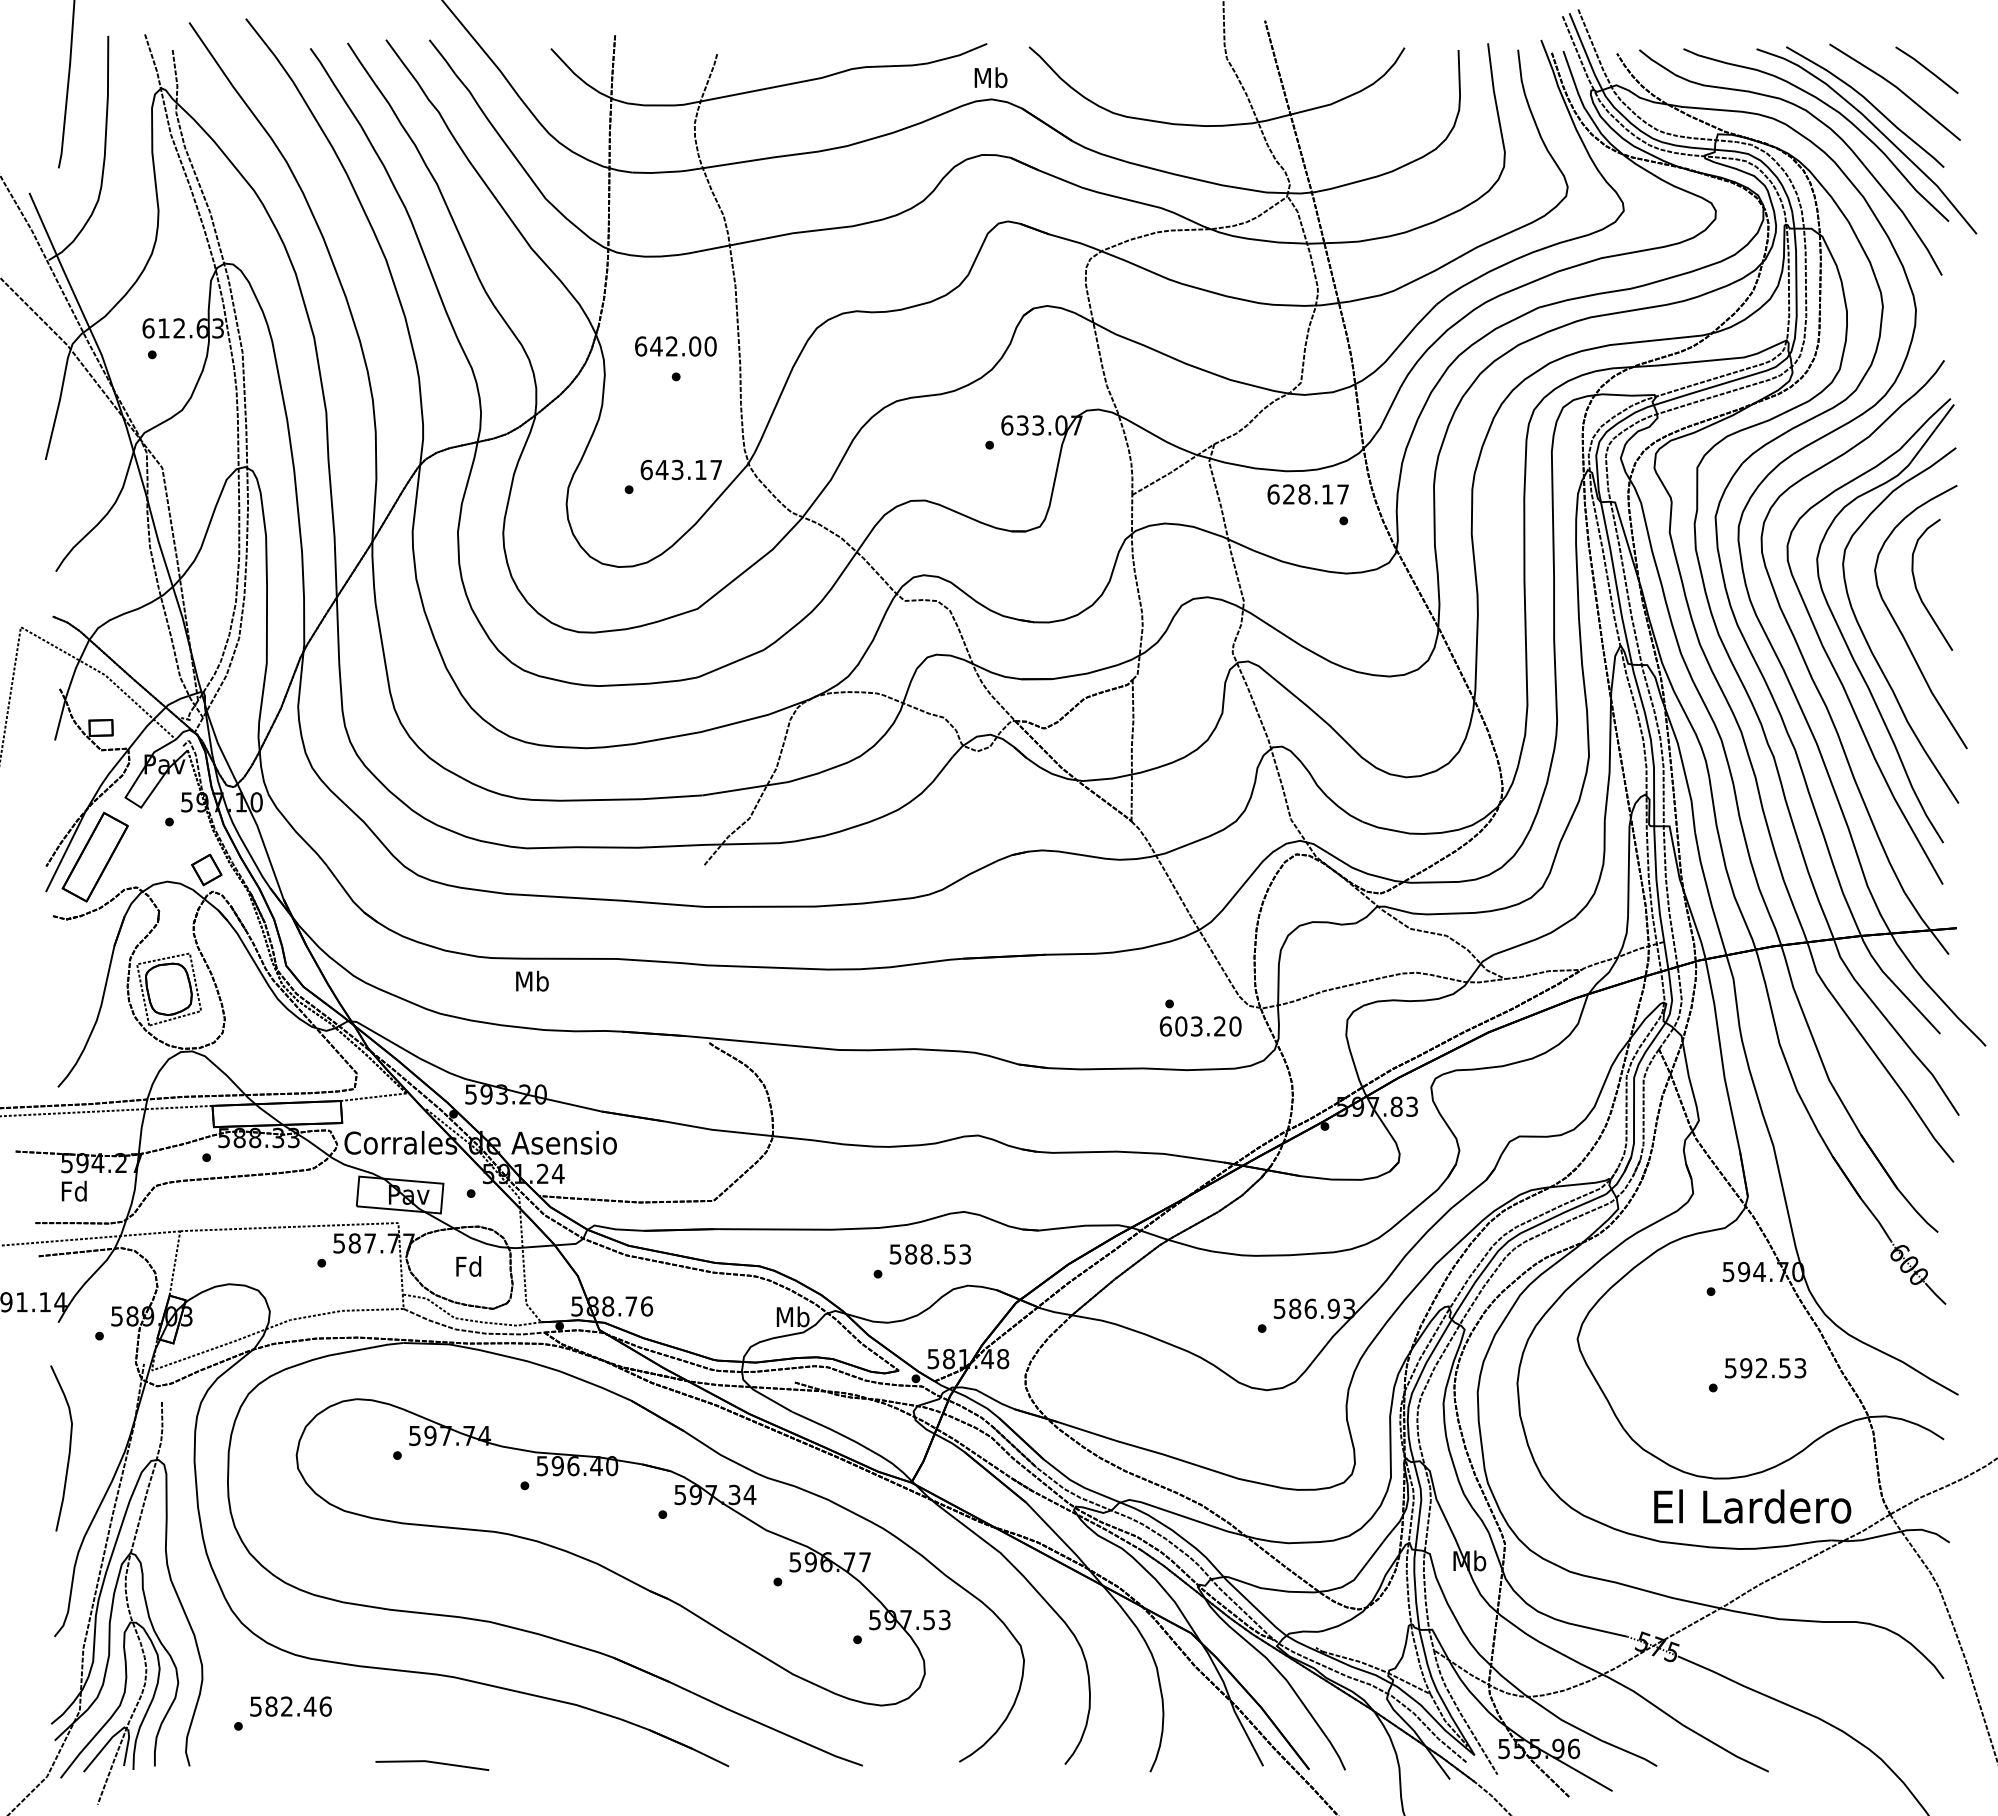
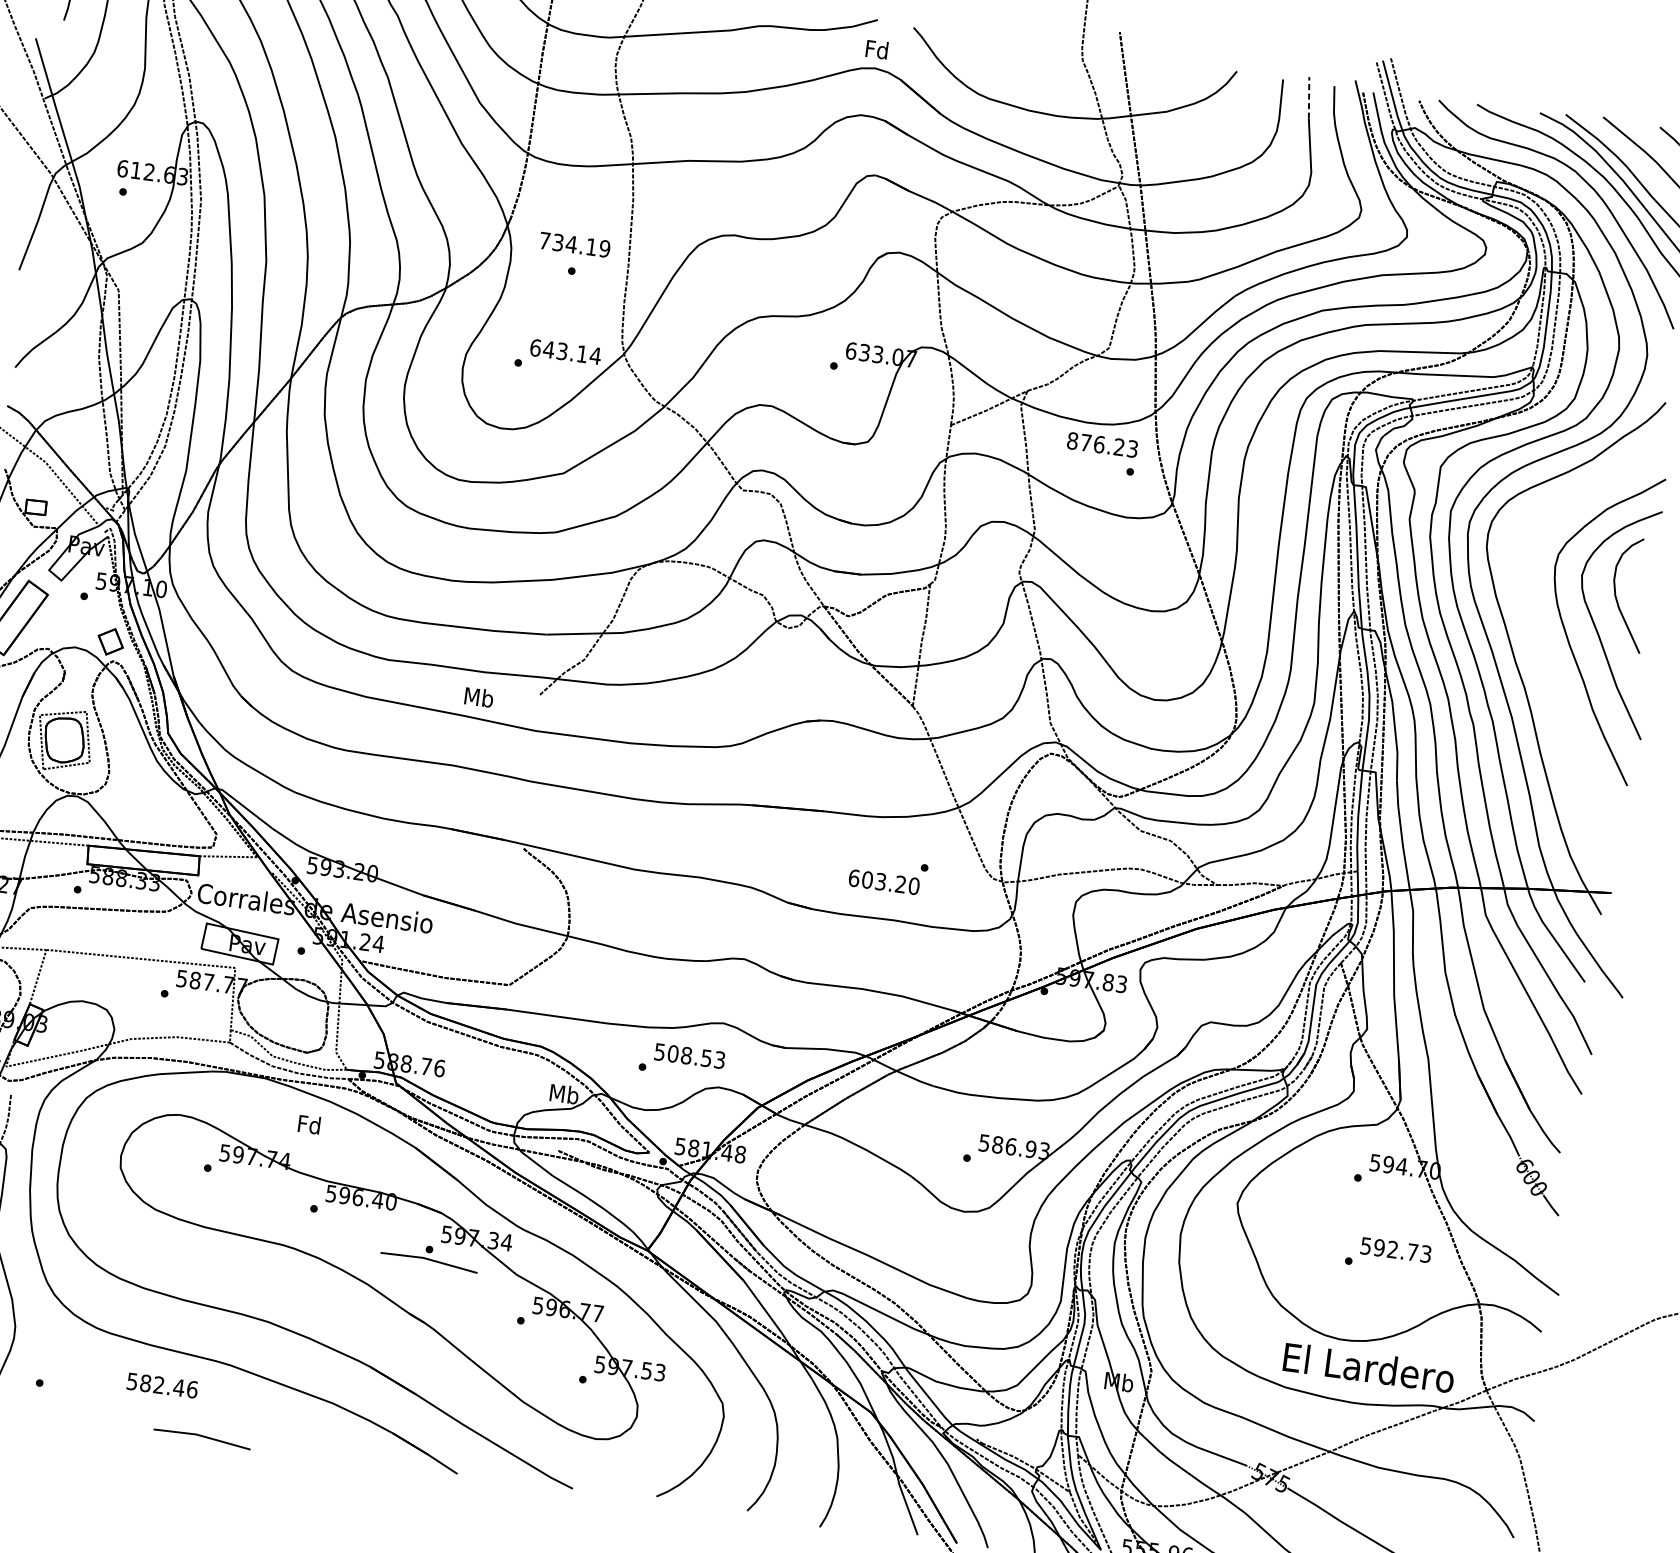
line: (1490, 67) -> (1308, 98), solid -> dashed
text: (990, 77) -> (876, 49), Mb -> Fd
text: (675, 346) -> (574, 244), 642.00 -> 734.19
text: (715, 469) -> (594, 355), 643.17 -> 643.14
text: (1307, 494) -> (1101, 444), 628.17 -> 876.23
part: (1850, 650) -> (1551, 641), removed
text: (532, 980) -> (479, 696), moved
text: (1200, 1026) -> (884, 882), moved
text: (911, 1254) -> (673, 1054), 588.53 -> 508.53
text: (468, 1266) -> (309, 1124), moved
text: (1784, 1368) -> (1412, 1252), 592.53 -> 592.73
line: (664, 1527) -> (429, 1260), added
text: (290, 1706) -> (162, 1385), moved

